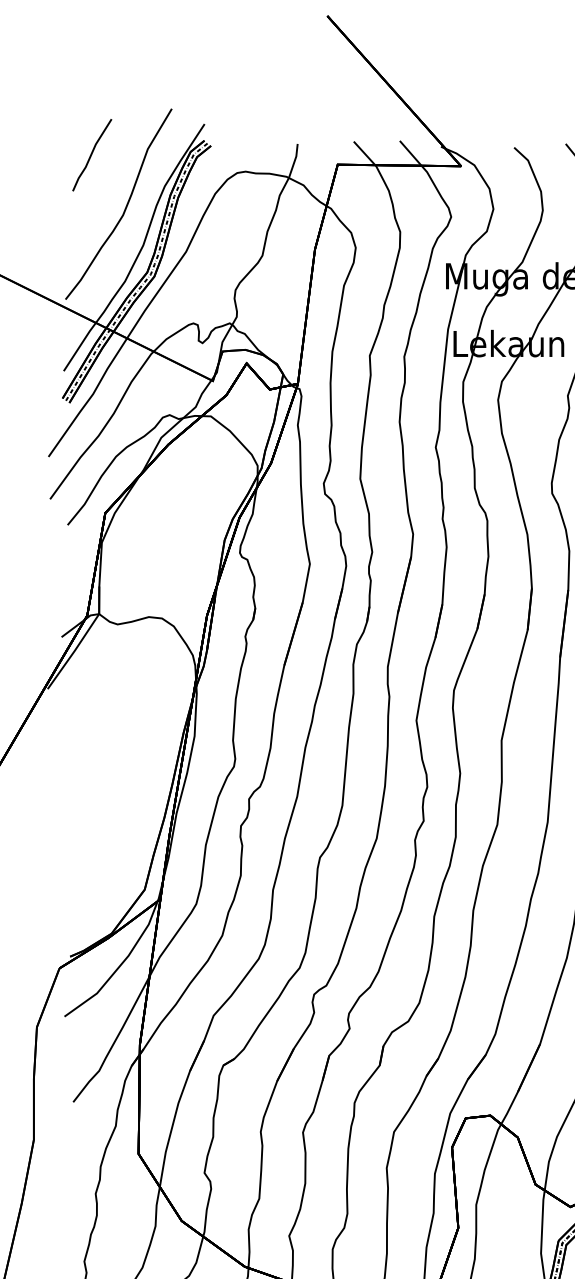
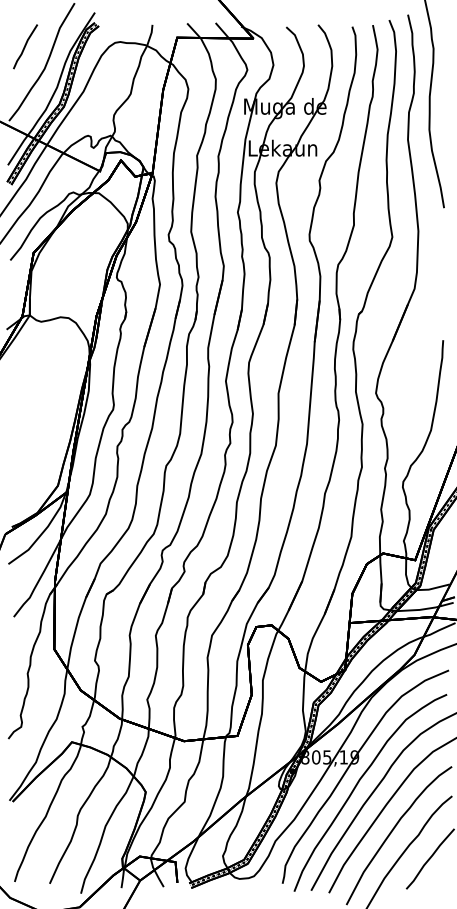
line: (92, 154) -> (25, 46), moved

